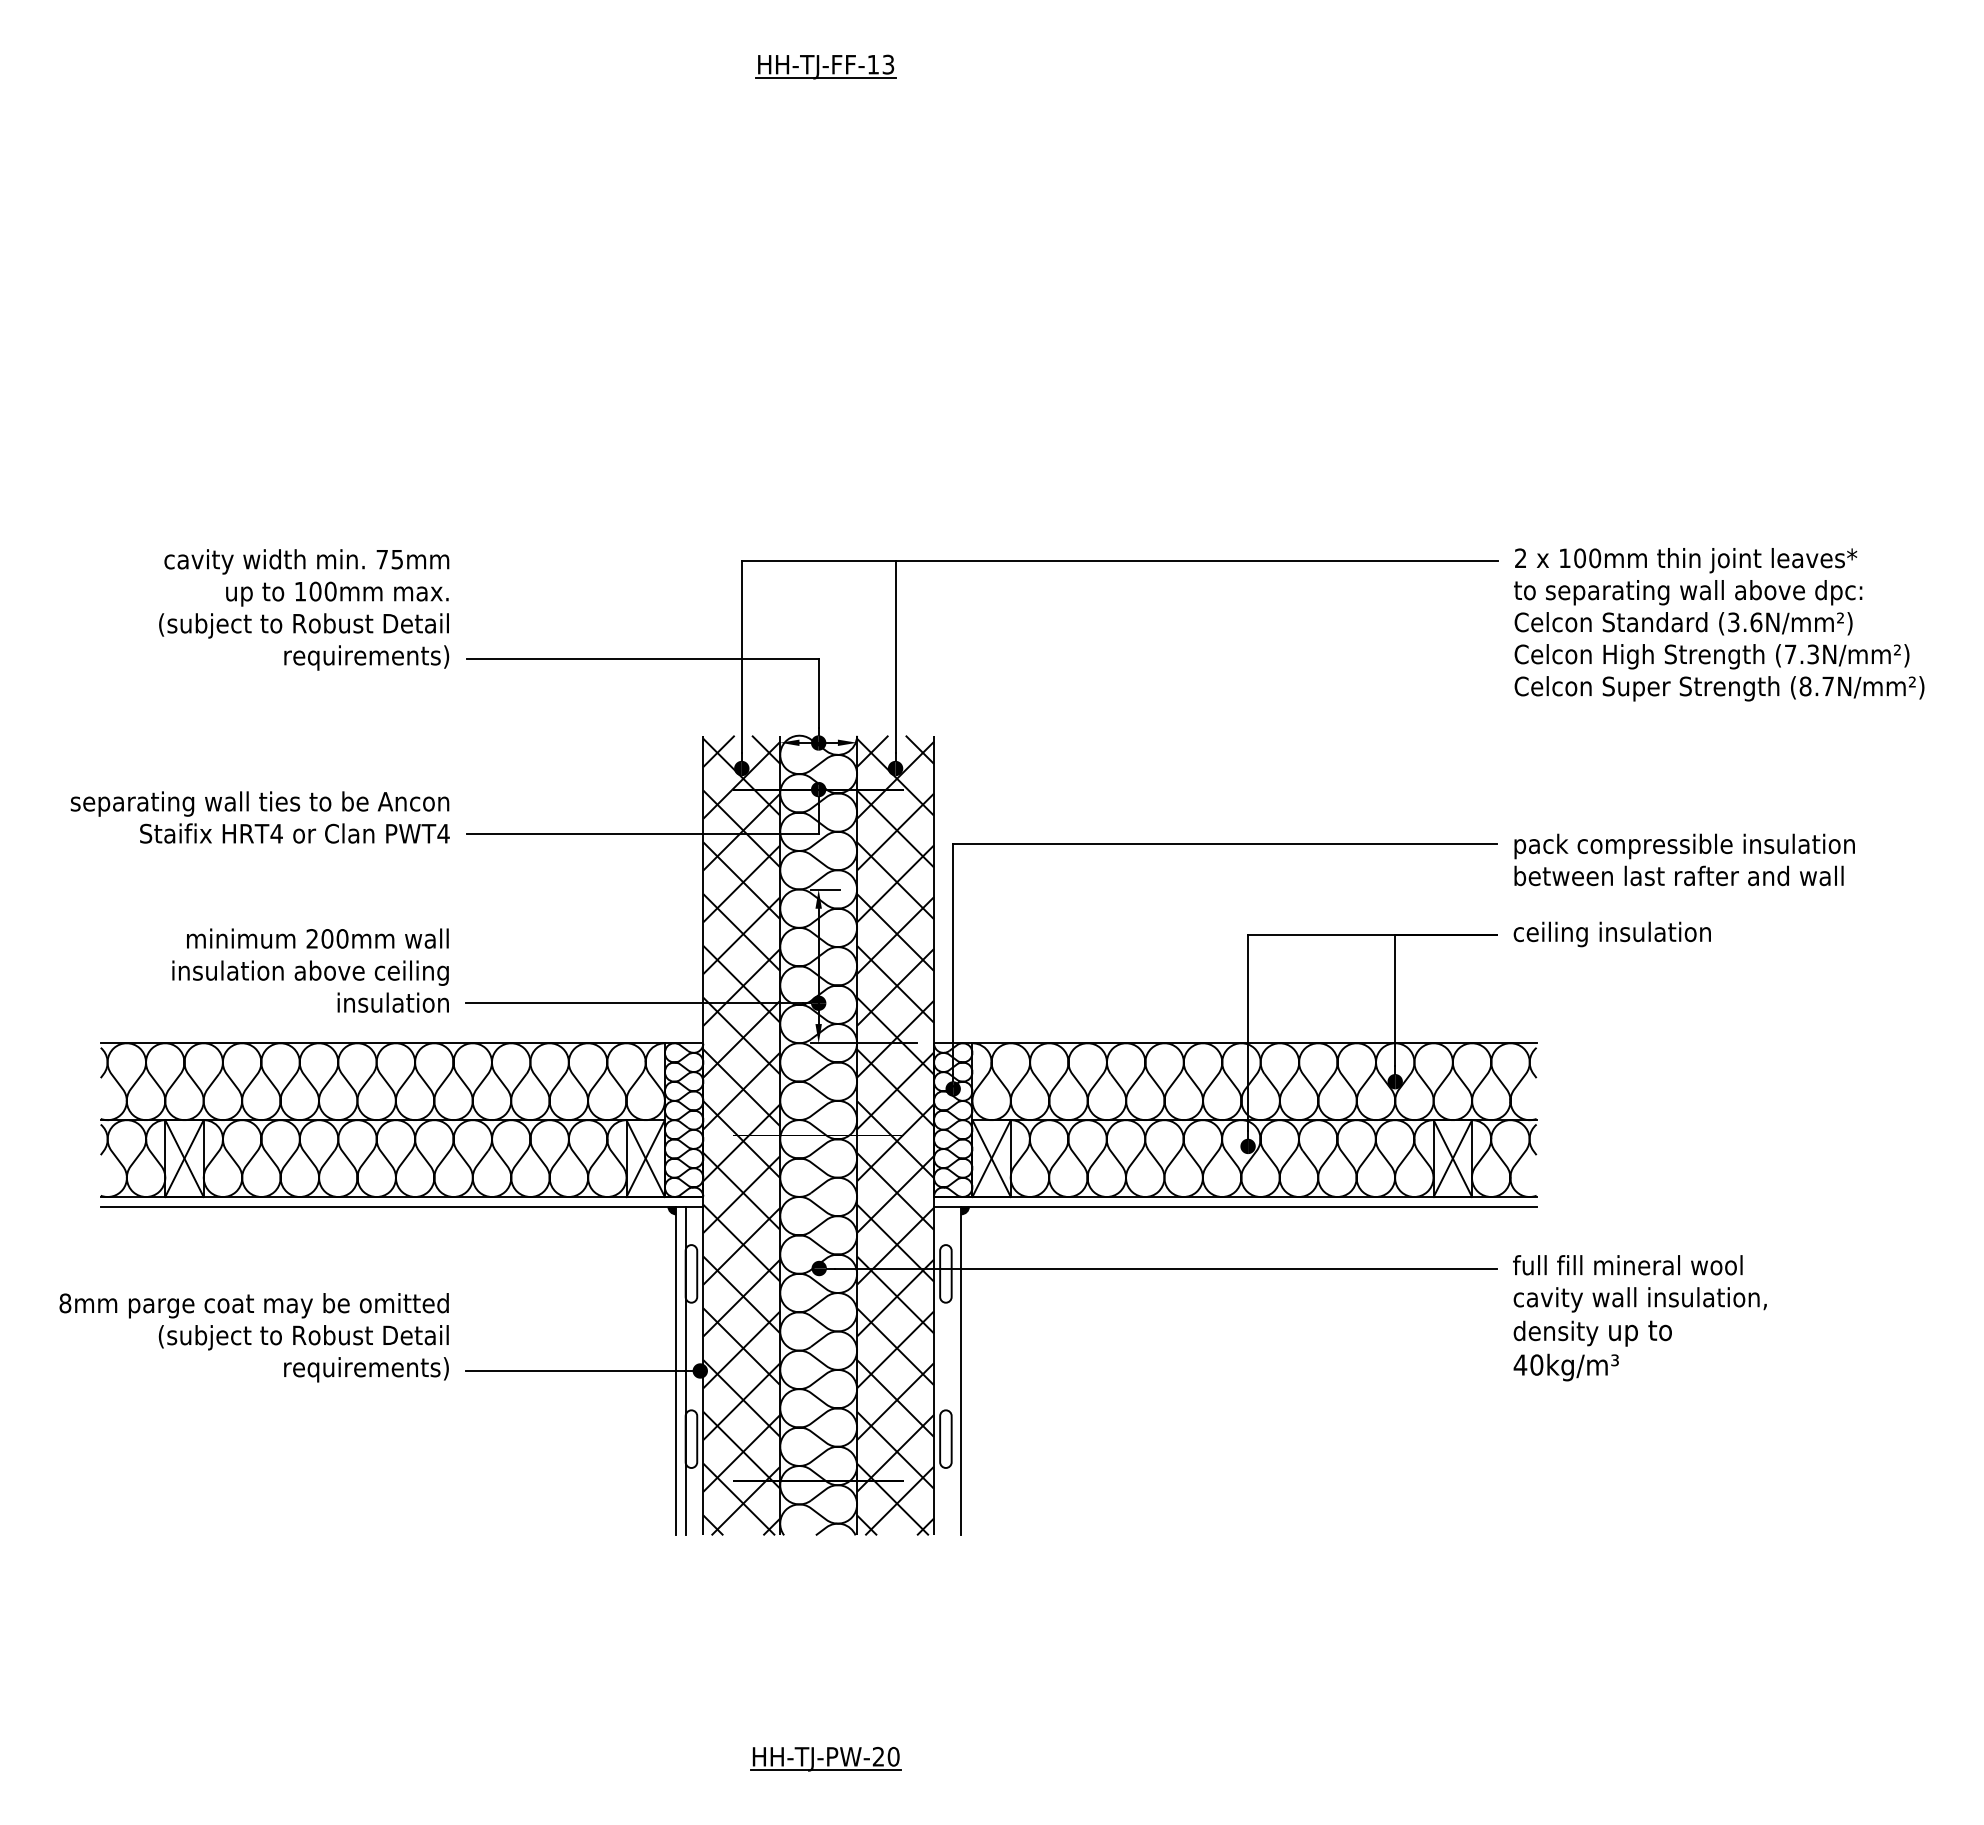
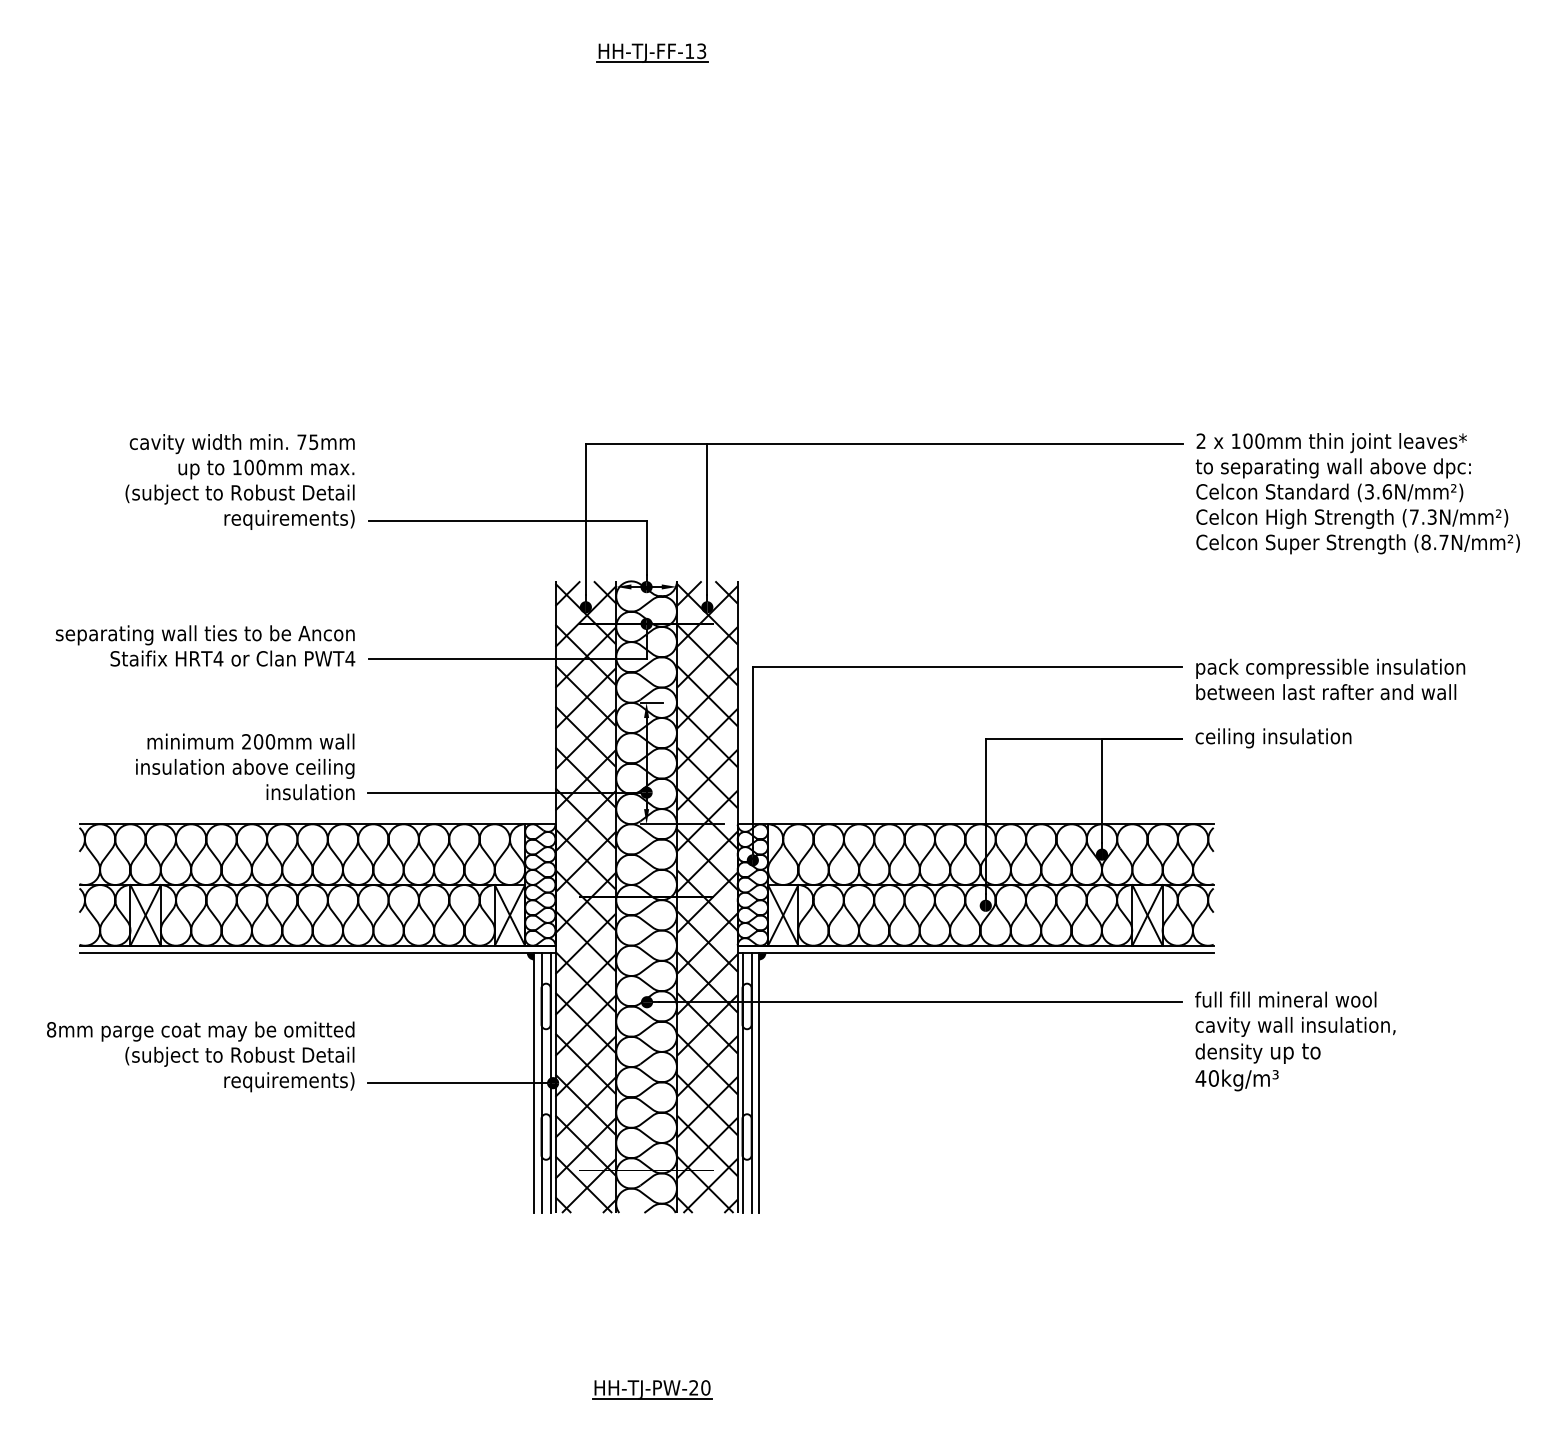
line: (697, 1370) -> (550, 1082), added
line: (940, 1370) -> (742, 1082), added
line: (951, 1370) -> (751, 1082), added

